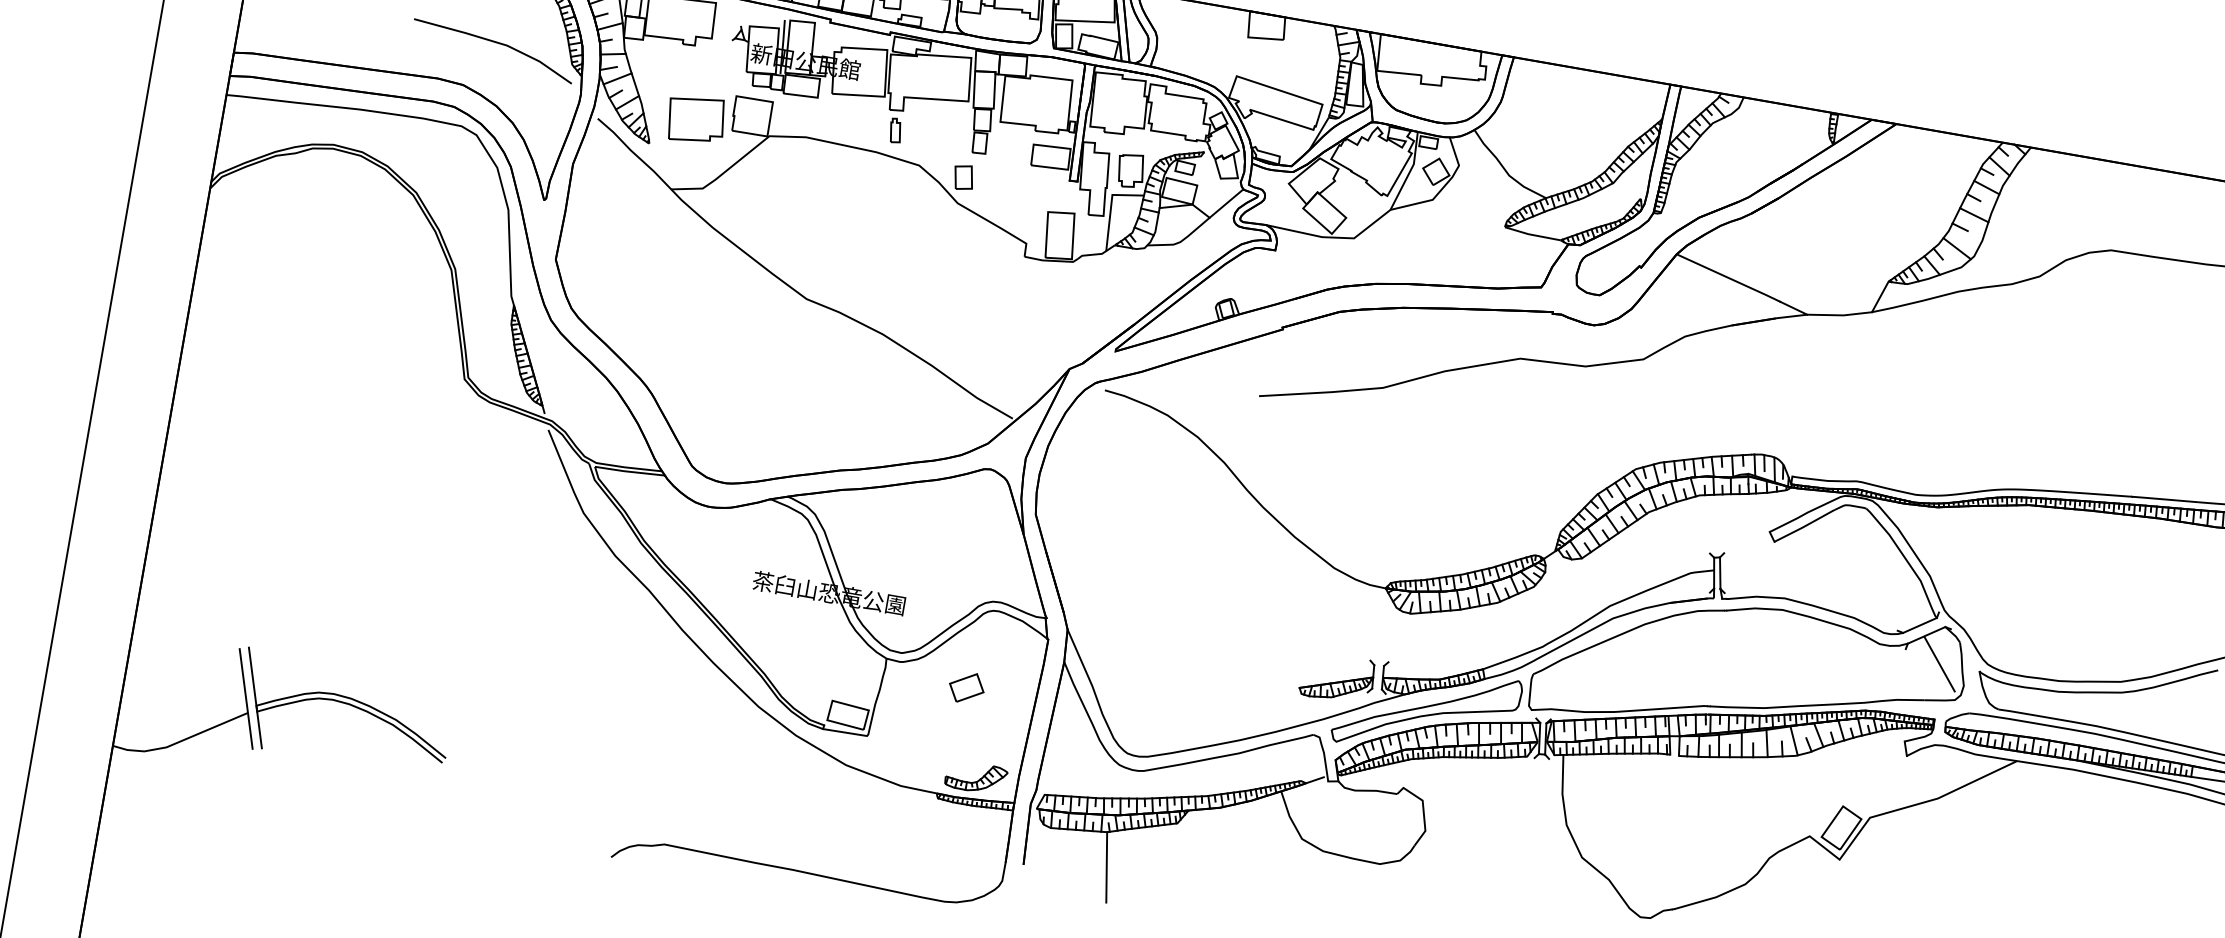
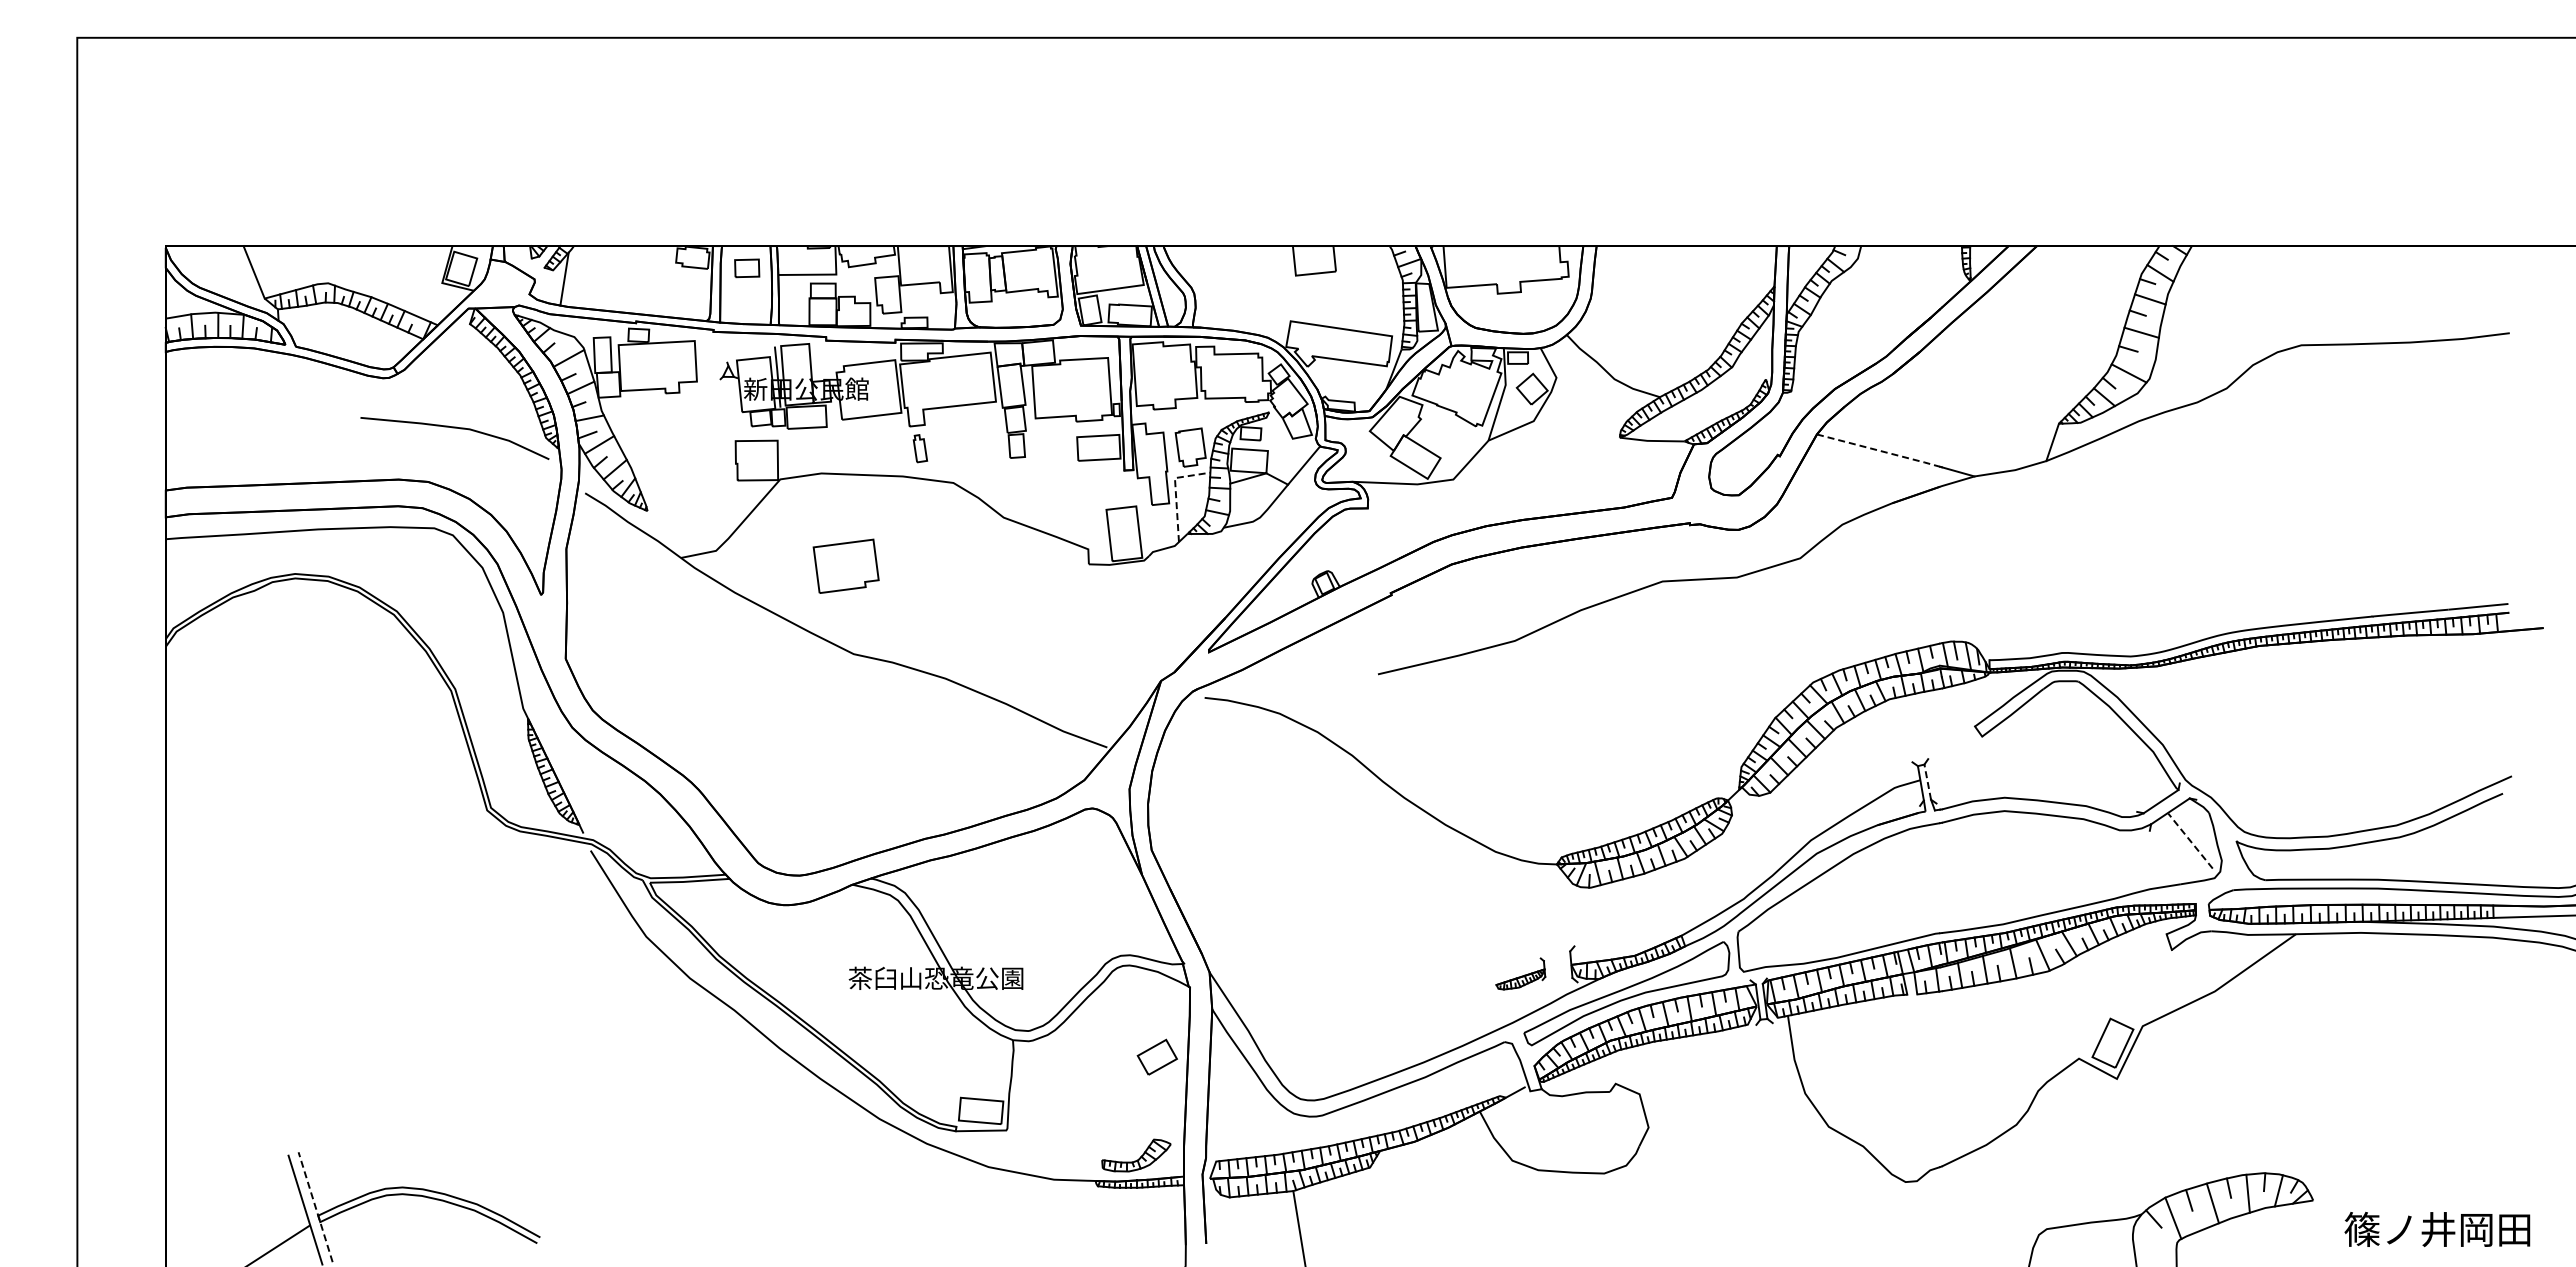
part: (695, 118) -> (845, 565), moved
part: (963, 177) -> (1005, 487), removed
line: (1110, 206) -> (1175, 491), solid -> dashed
line: (1728, 277) -> (1879, 450), solid -> dashed
line: (1719, 573) -> (1927, 782), solid -> dashed
line: (1939, 663) -> (2190, 840), solid -> dashed
part: (1337, 677) -> (1520, 973), size x0.6
part: (966, 687) -> (1156, 1056), moved
line: (255, 698) -> (315, 1207), solid -> dashed

